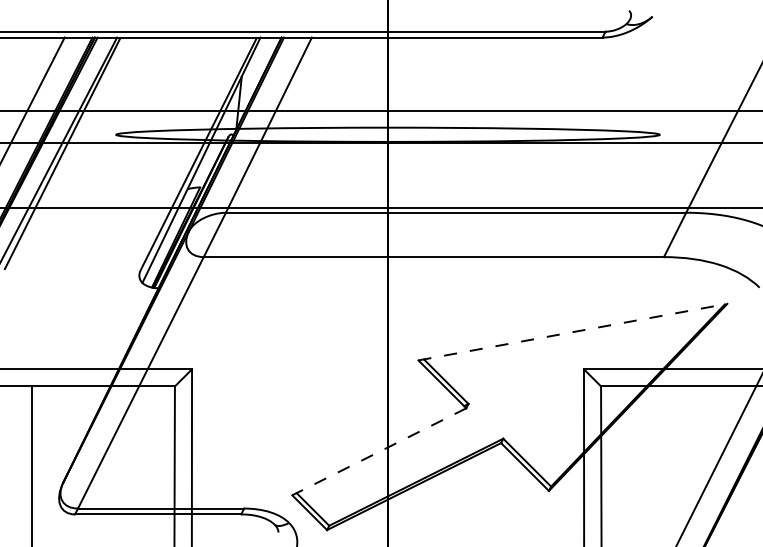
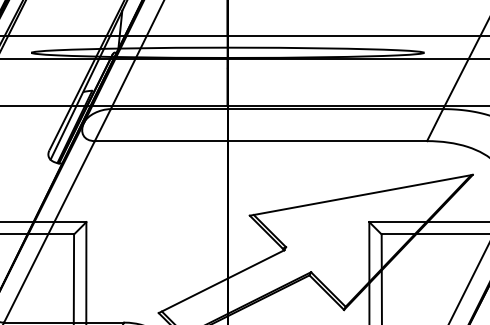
line: (573, 332) -> (361, 195), dashed -> solid
line: (378, 452) -> (221, 282), dashed -> solid

